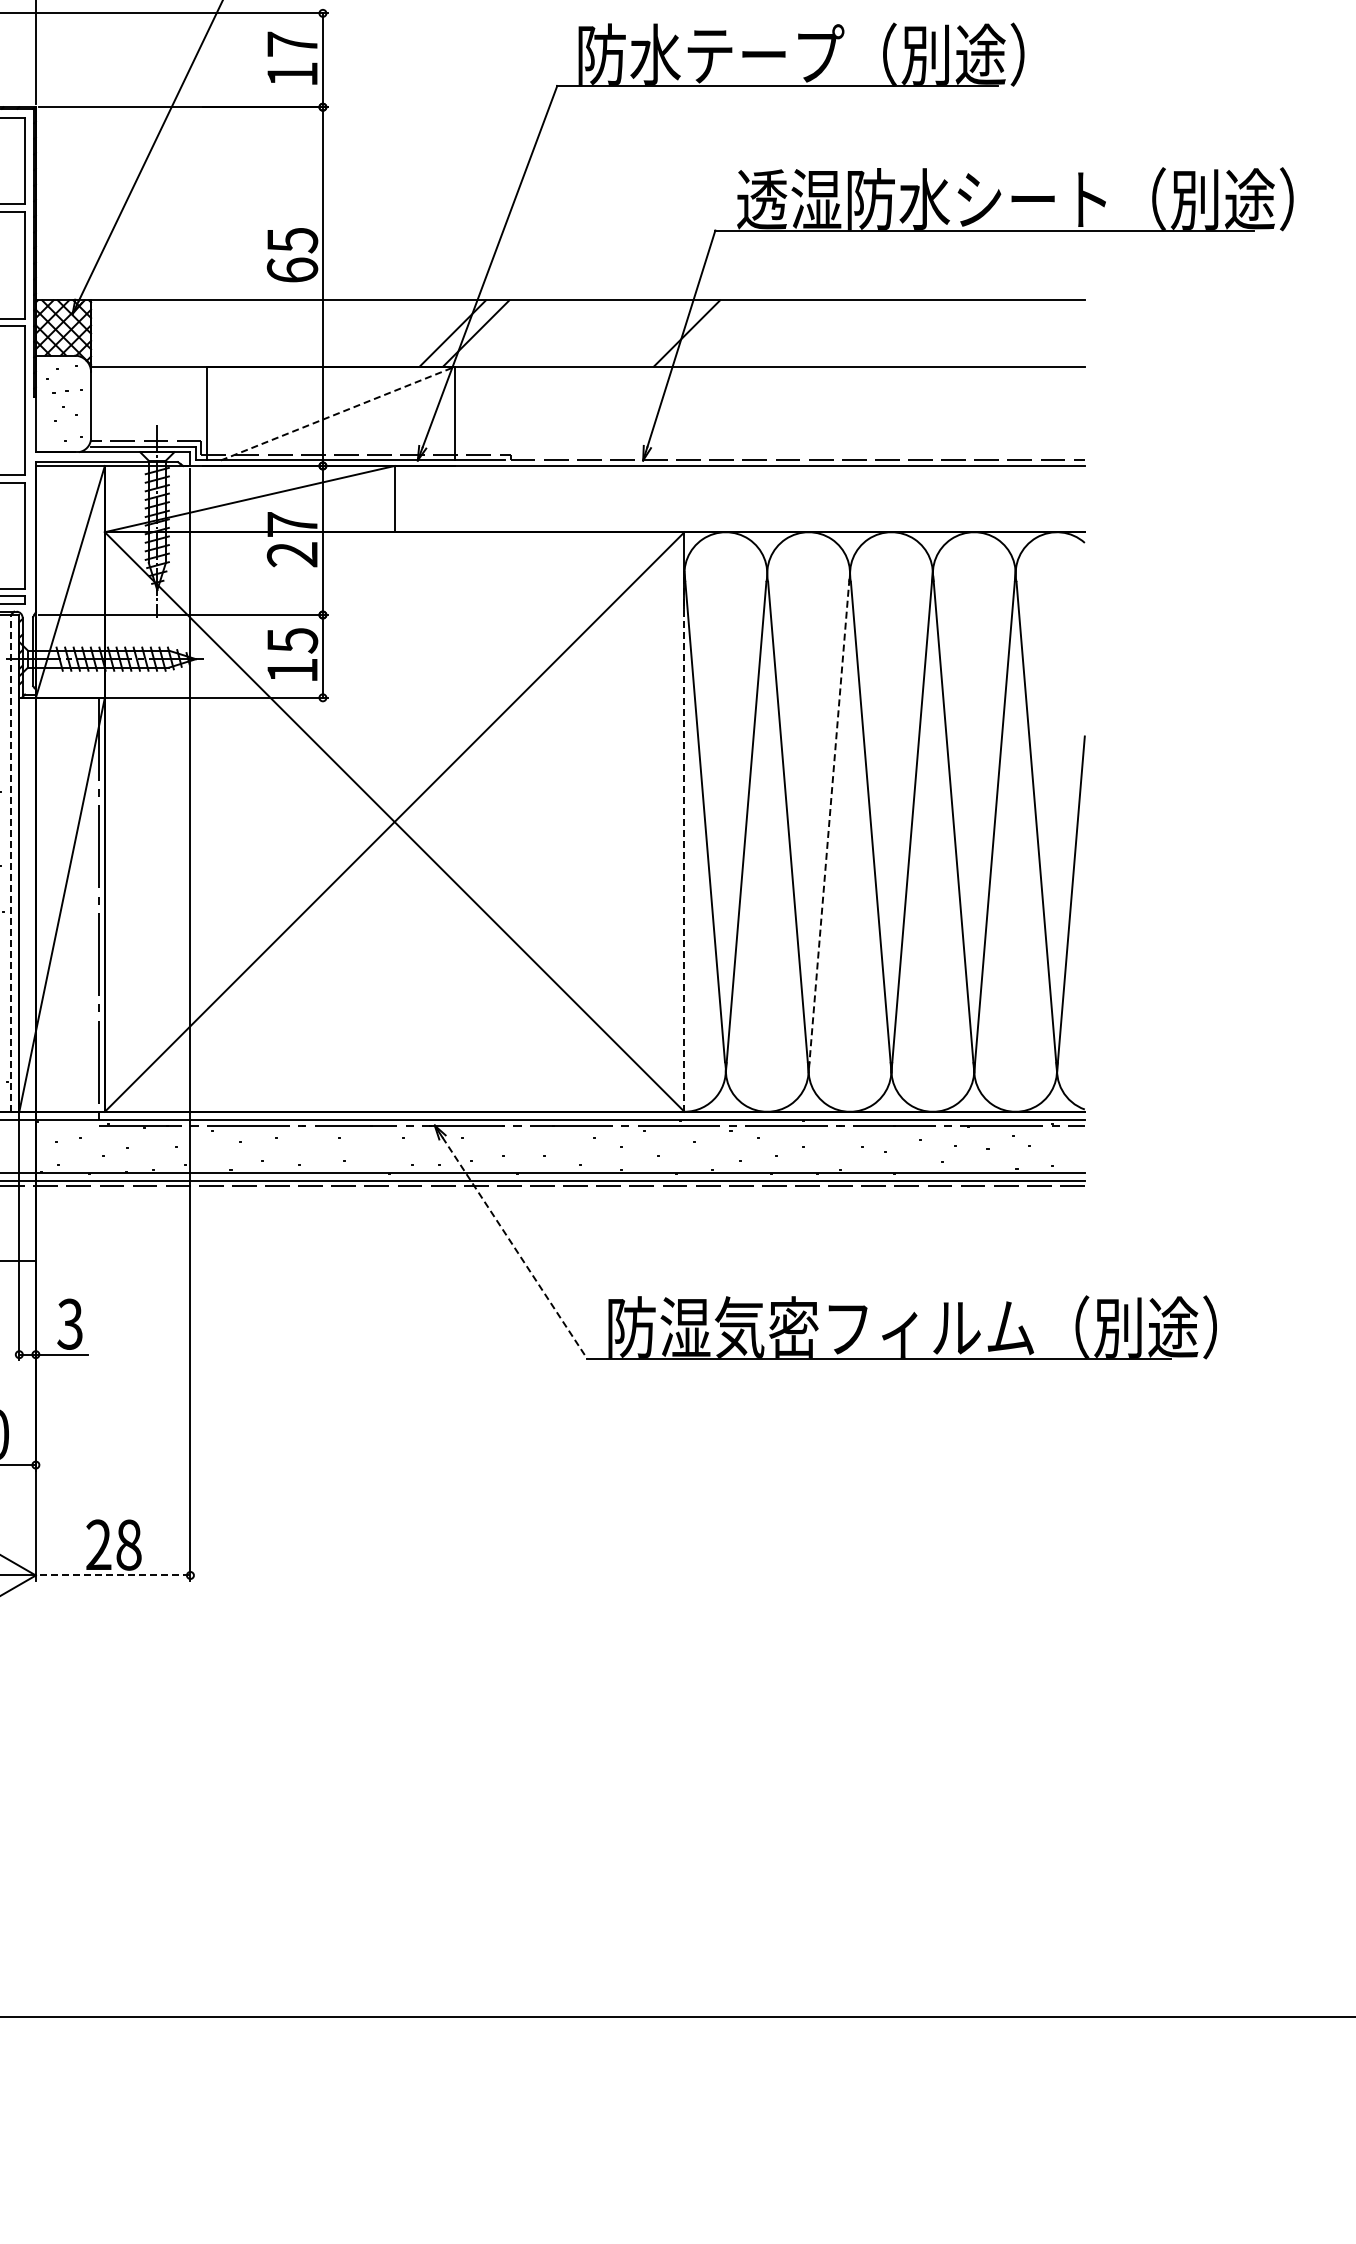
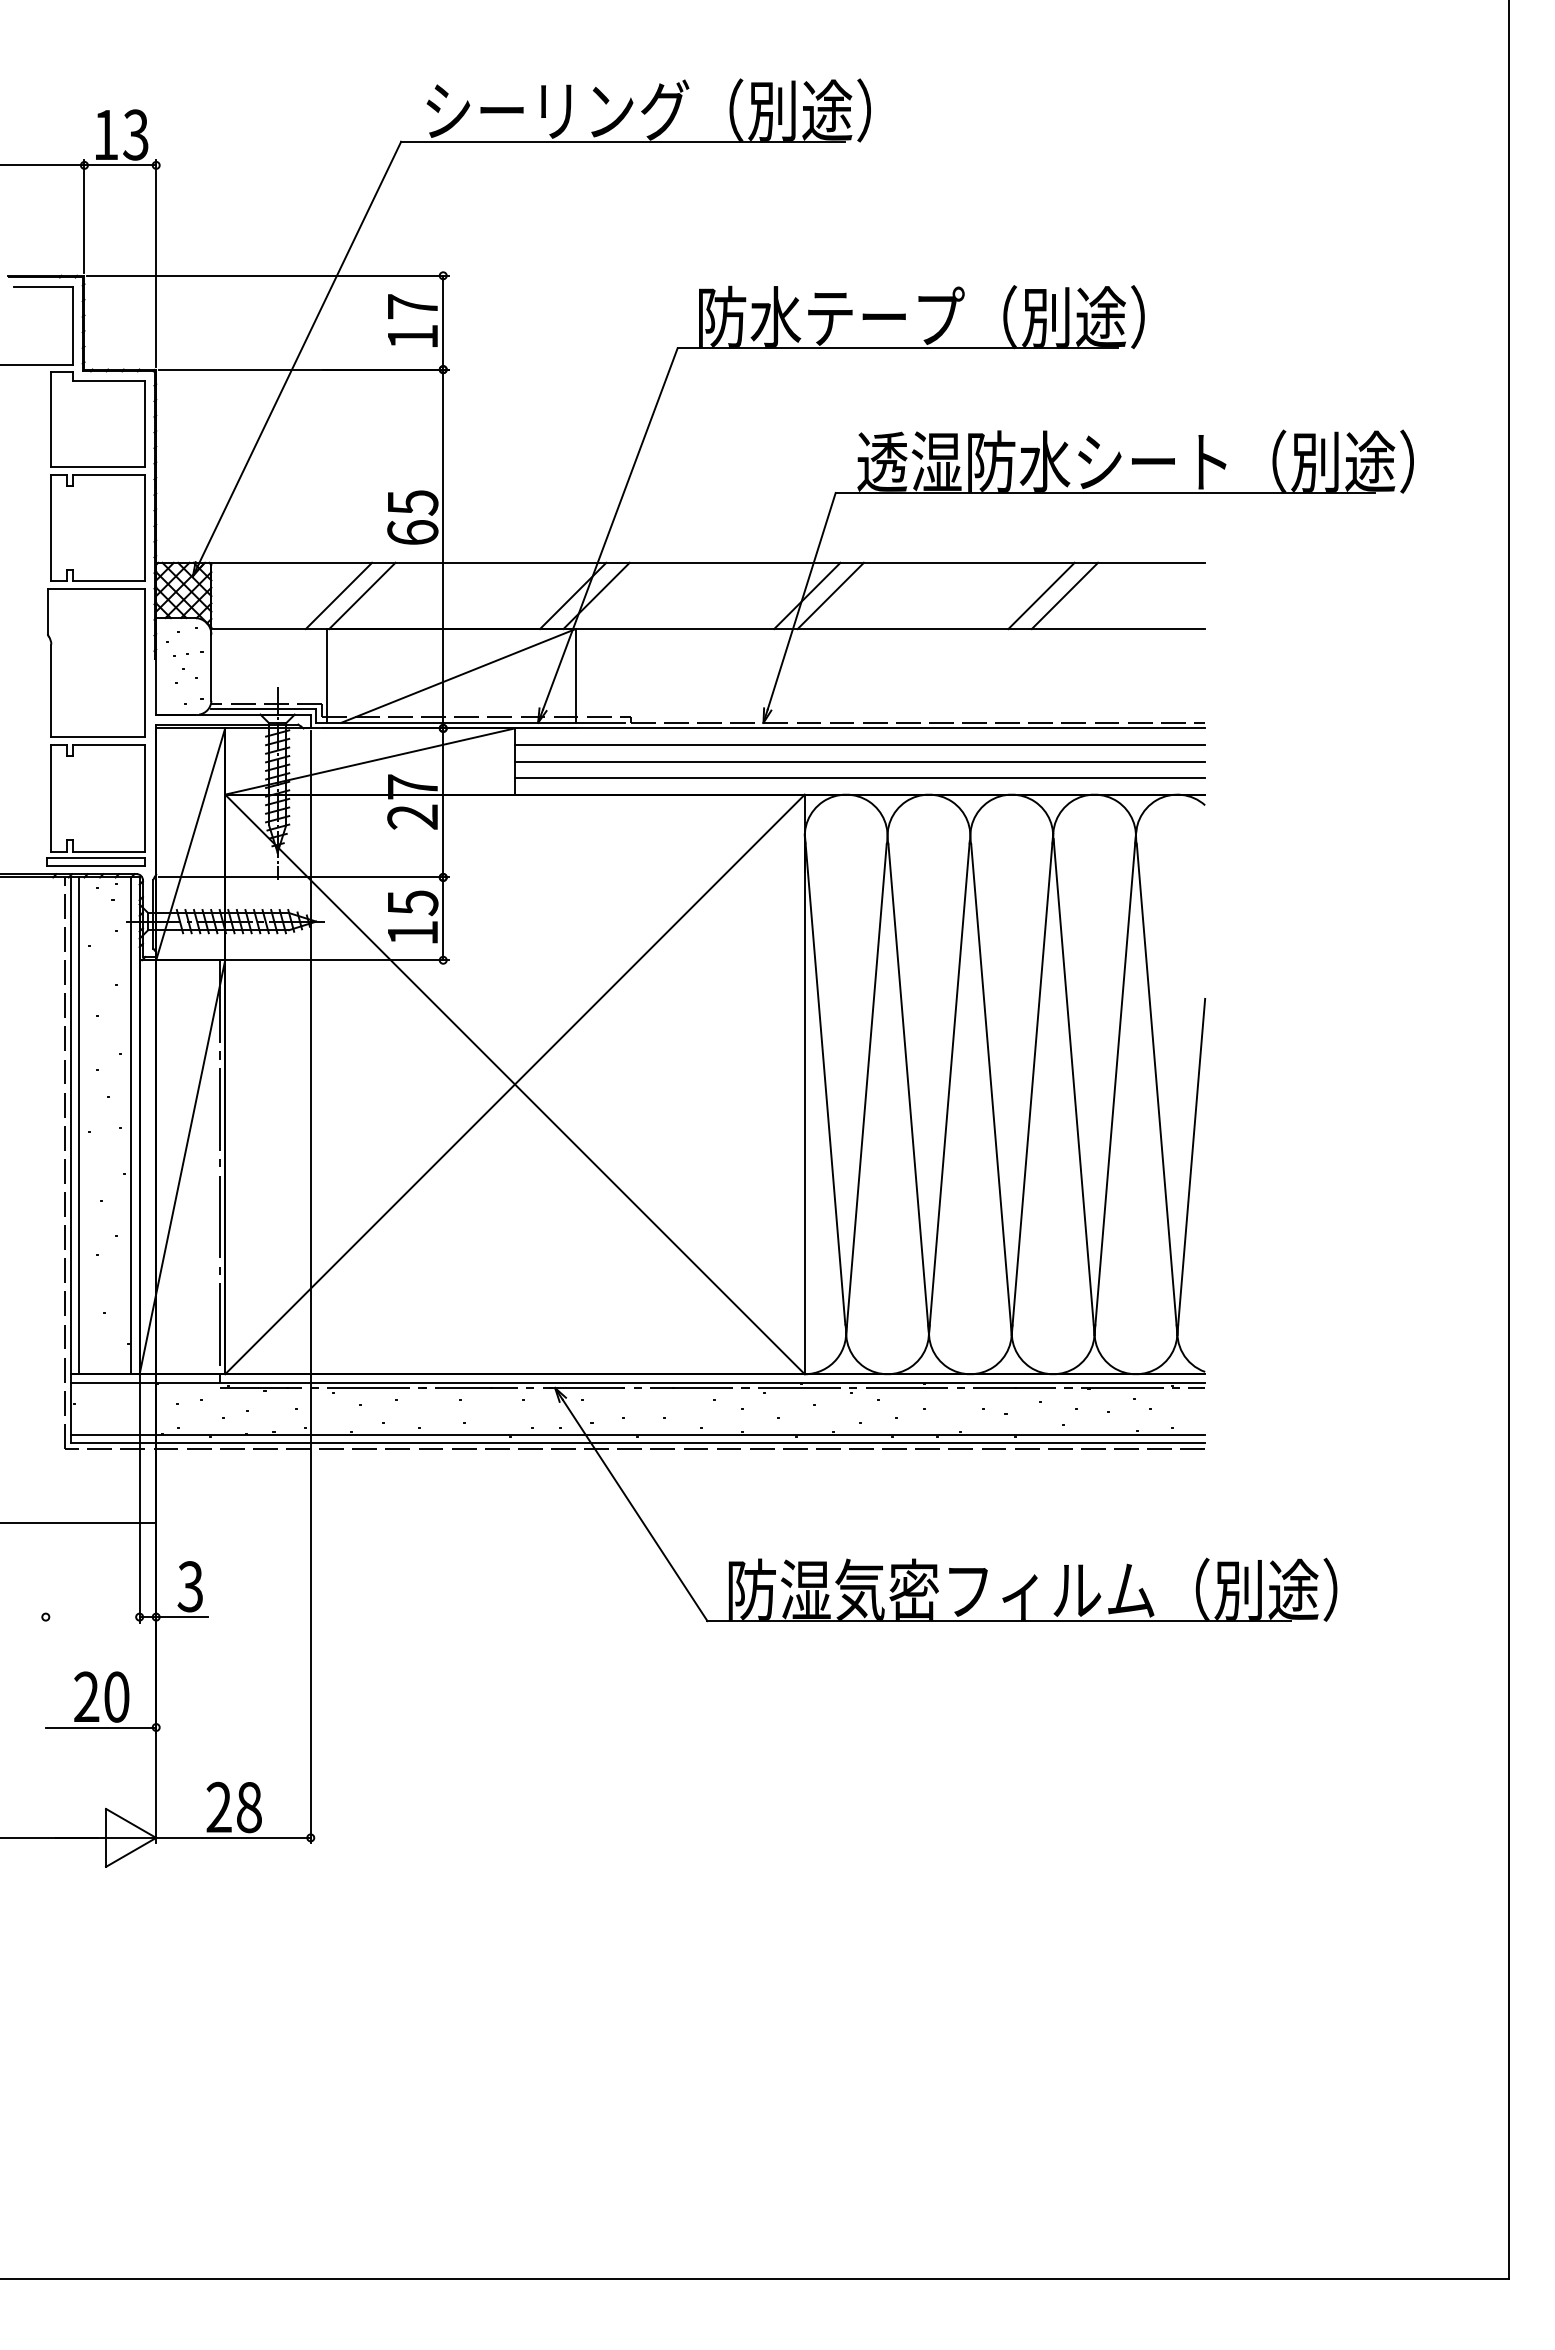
line: (218, 333) -> (338, 595), added
line: (242, 333) -> (362, 595), added
line: (710, 333) -> (830, 595), added
line: (921, 333) -> (1041, 595), added
line: (944, 333) -> (1064, 595), added
line: (338, 413) -> (458, 675), dashed -> solid
line: (739, 482) -> (859, 744), added
line: (739, 499) -> (859, 761), added
line: (739, 516) -> (859, 778), added
line: (829, 826) -> (949, 1088), dashed -> solid
line: (684, 842) -> (804, 1104), dashed -> solid
line: (11, 863) -> (131, 1125), dashed -> solid
line: (515, 1248) -> (635, 1510), dashed -> solid
line: (112, 1575) -> (232, 1837), dashed -> solid

